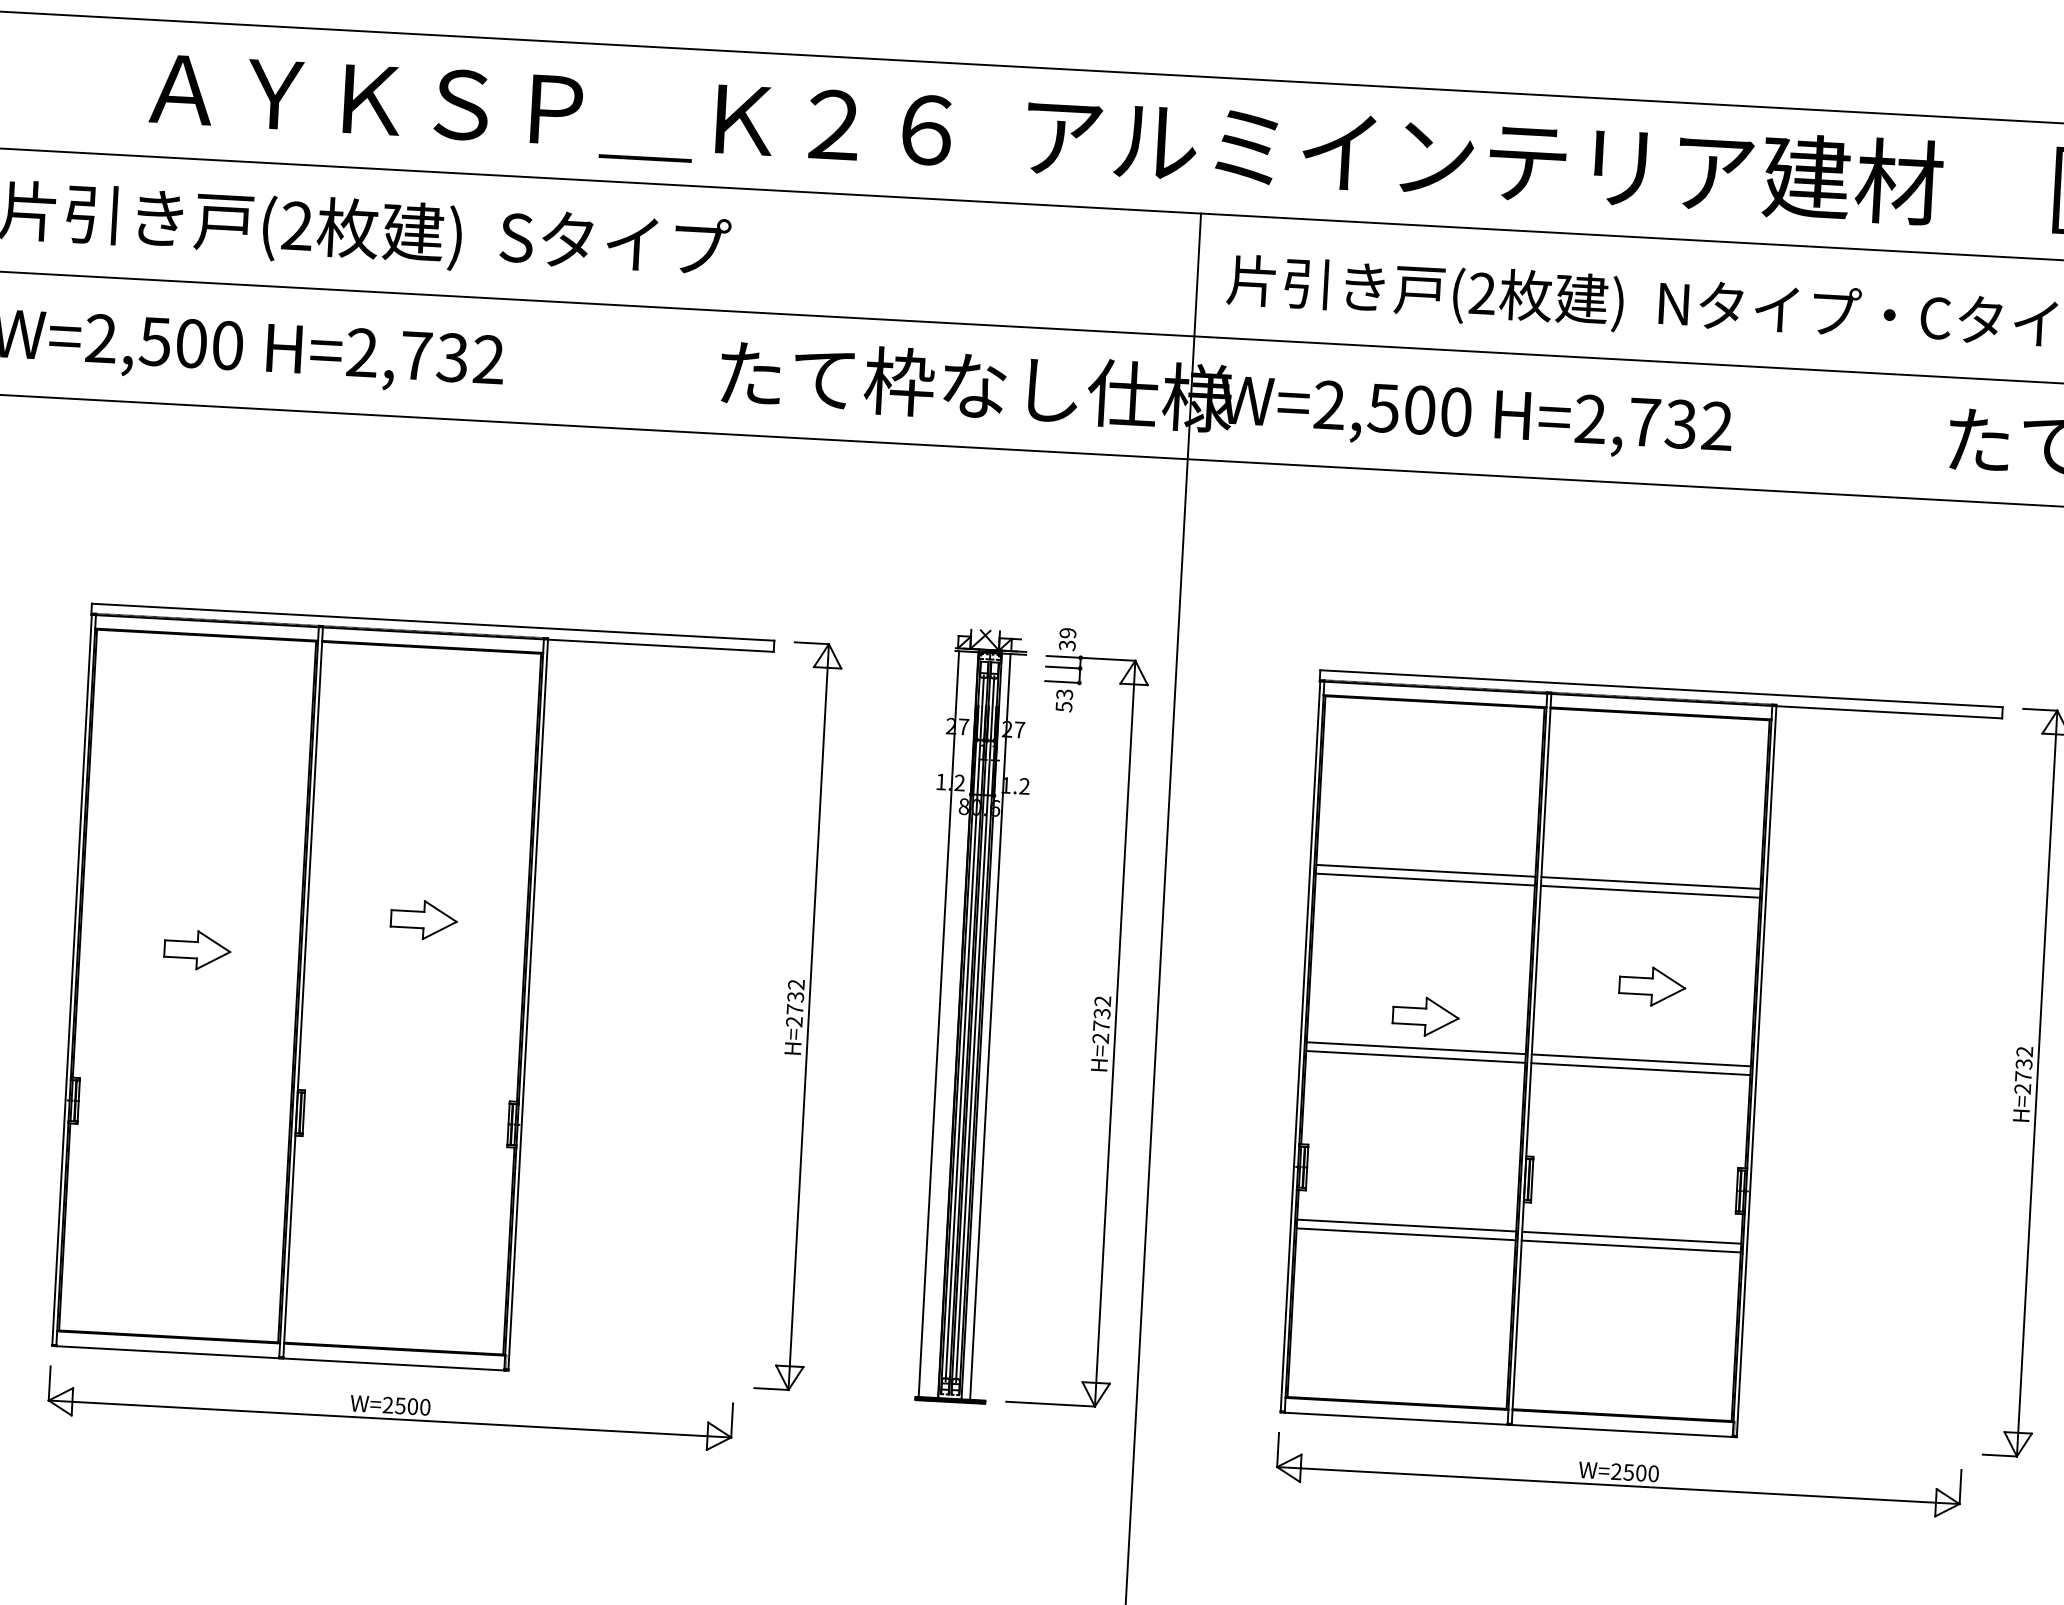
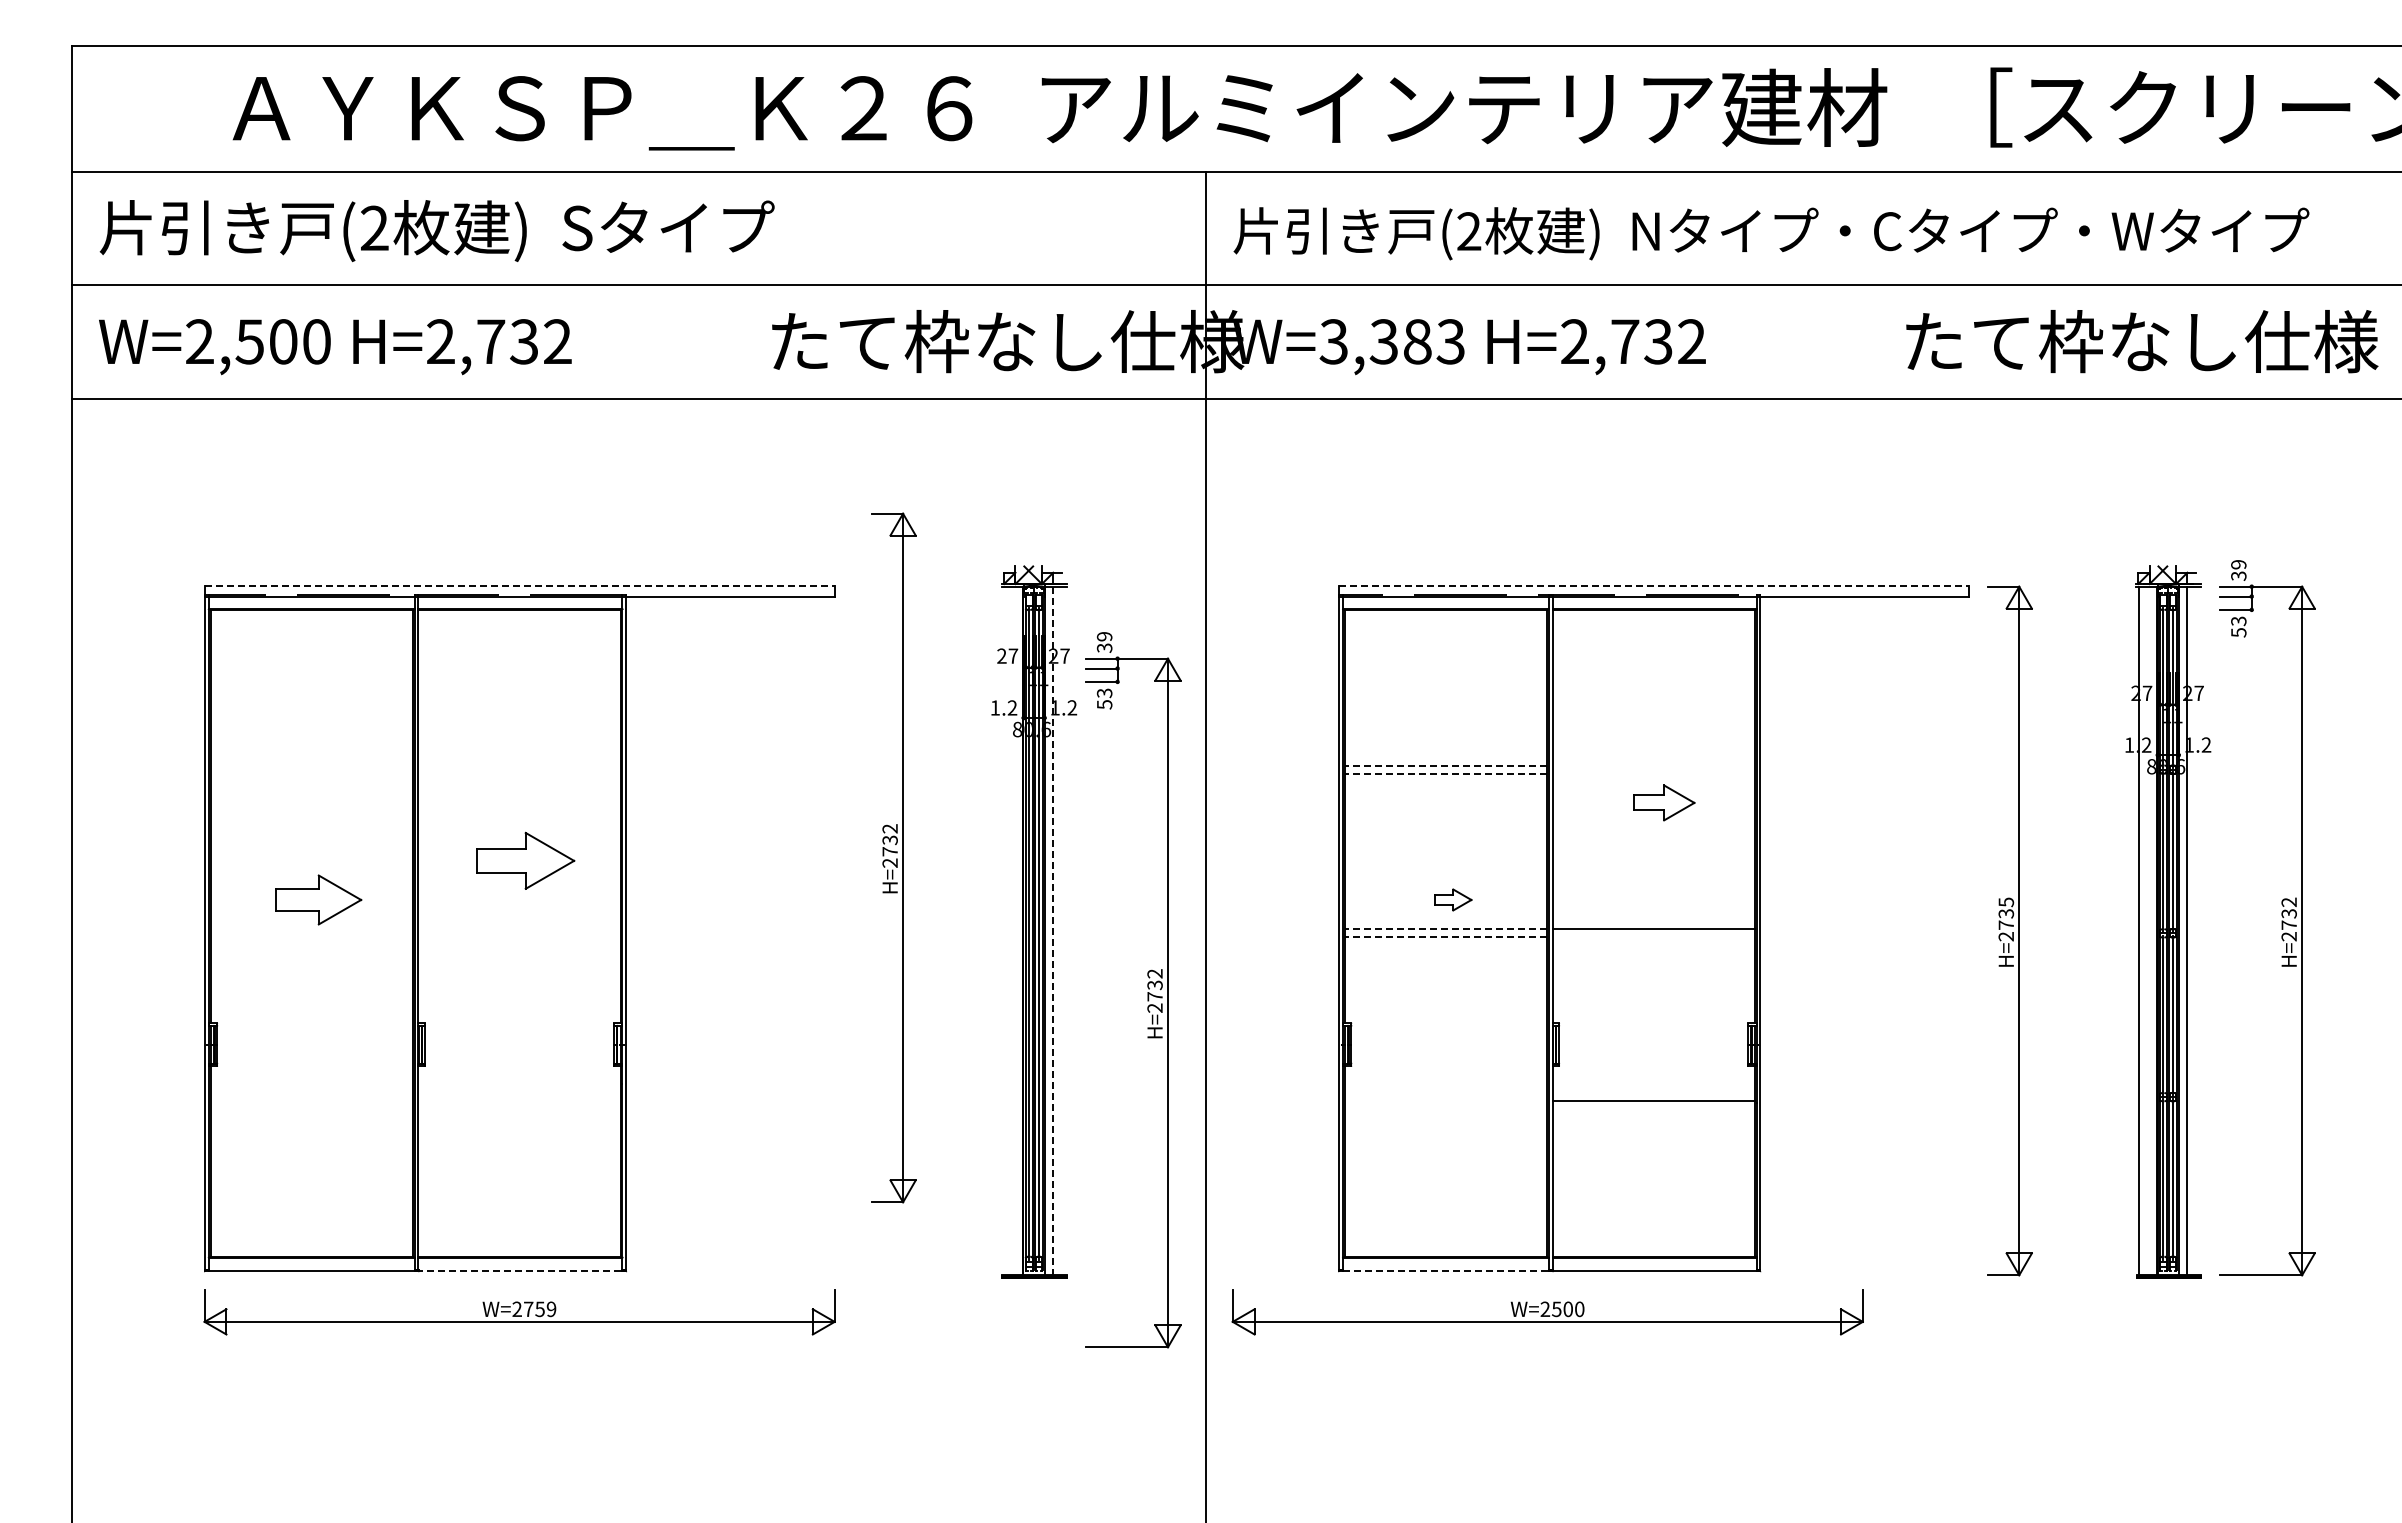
text: (1391, 408) -> (1391, 341), W=2,500 -> W=3,383
line: (434, 622) -> (520, 586), solid -> dashed
line: (1662, 689) -> (1654, 586), solid -> dashed
line: (1425, 870) -> (1445, 765), solid -> dashed
line: (1424, 879) -> (1445, 773), solid -> dashed
line: (1650, 882) -> (1653, 765), removed
line: (1650, 891) -> (1653, 773), removed
part: (424, 919) -> (526, 860), size x1.6
part: (197, 949) -> (319, 899), size x1.4
part: (1652, 986) -> (1664, 802), moved
part: (798, 1015) -> (893, 857), moved
part: (1426, 1016) -> (1453, 899), size x0.6
part: (1093, 1021) -> (1147, 992), moved
line: (939, 1023) -> (1005, 930), removed
line: (990, 1027) -> (1052, 931), solid -> dashed
line: (1415, 1048) -> (1445, 929), solid -> dashed
text: (2025, 1051) -> (2006, 902), H=2732 -> H=2735
line: (1415, 1056) -> (1445, 937), solid -> dashed
line: (1640, 1069) -> (1653, 937), removed
line: (1406, 1225) -> (1445, 1093), removed
line: (1405, 1234) -> (1445, 1101), removed
line: (1631, 1238) -> (1653, 1093), removed
line: (392, 1364) -> (519, 1271), solid -> dashed
text: (412, 1406) -> (539, 1309), W=2500 -> W=2759
line: (1395, 1418) -> (1445, 1271), solid -> dashed
part: (1618, 1475) -> (1547, 1312), moved

